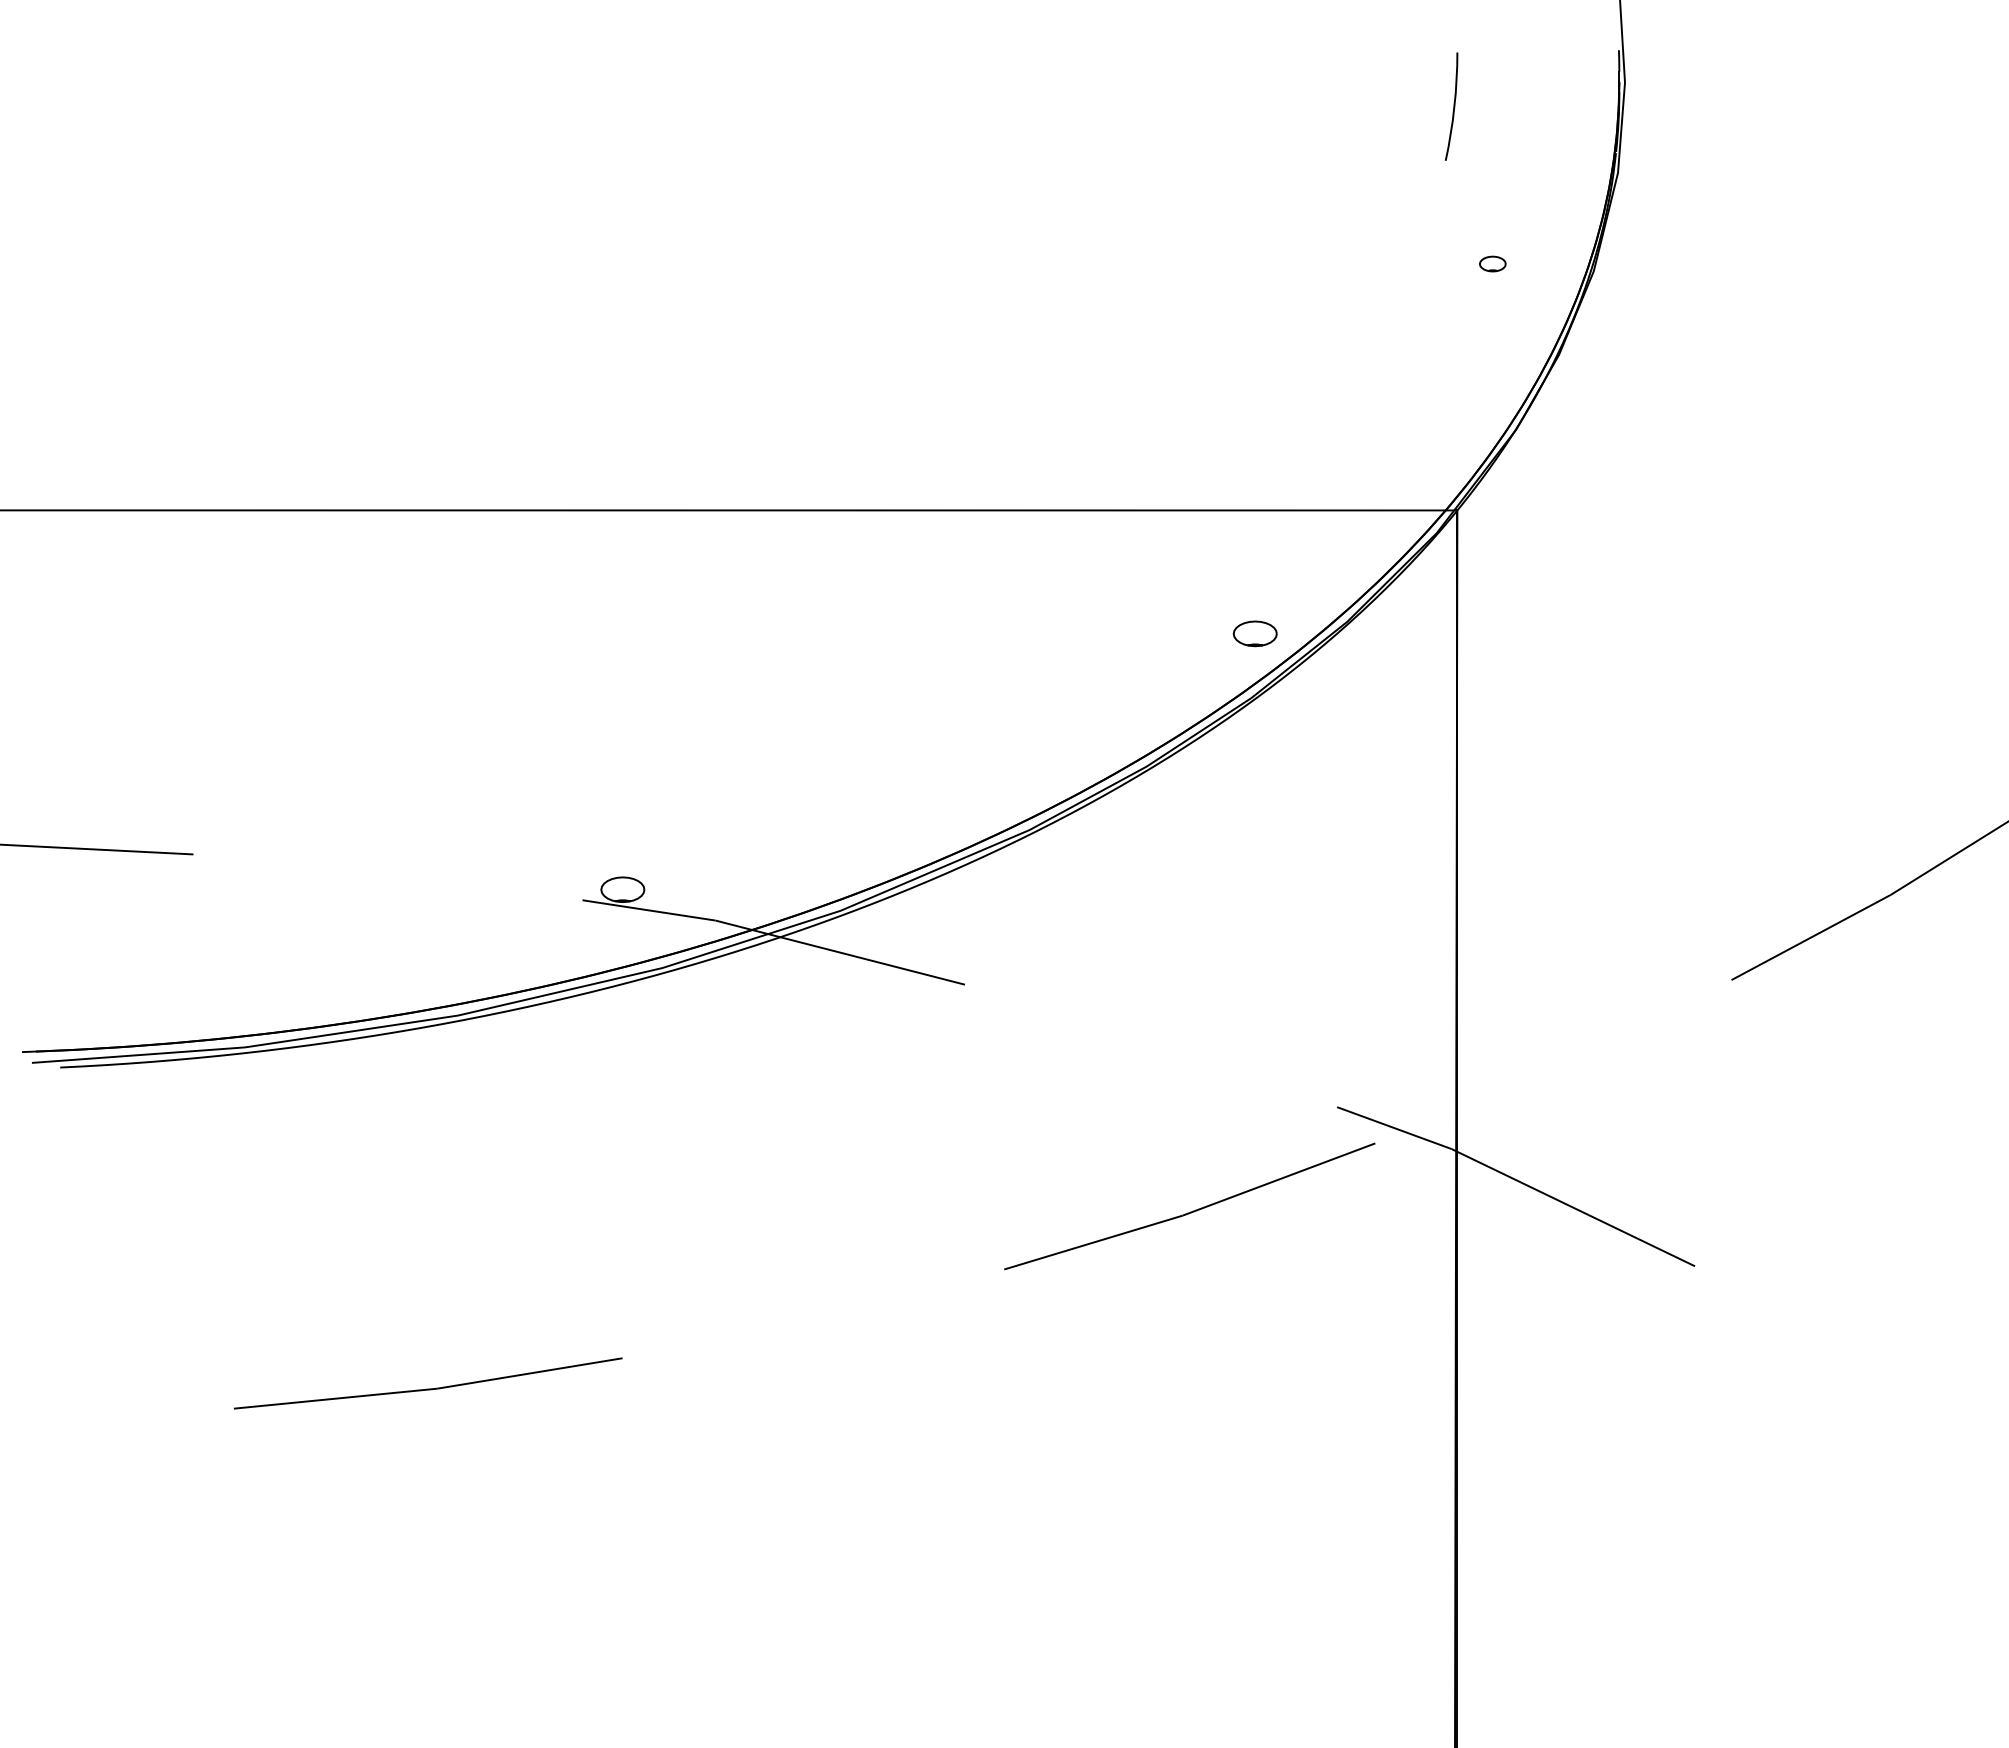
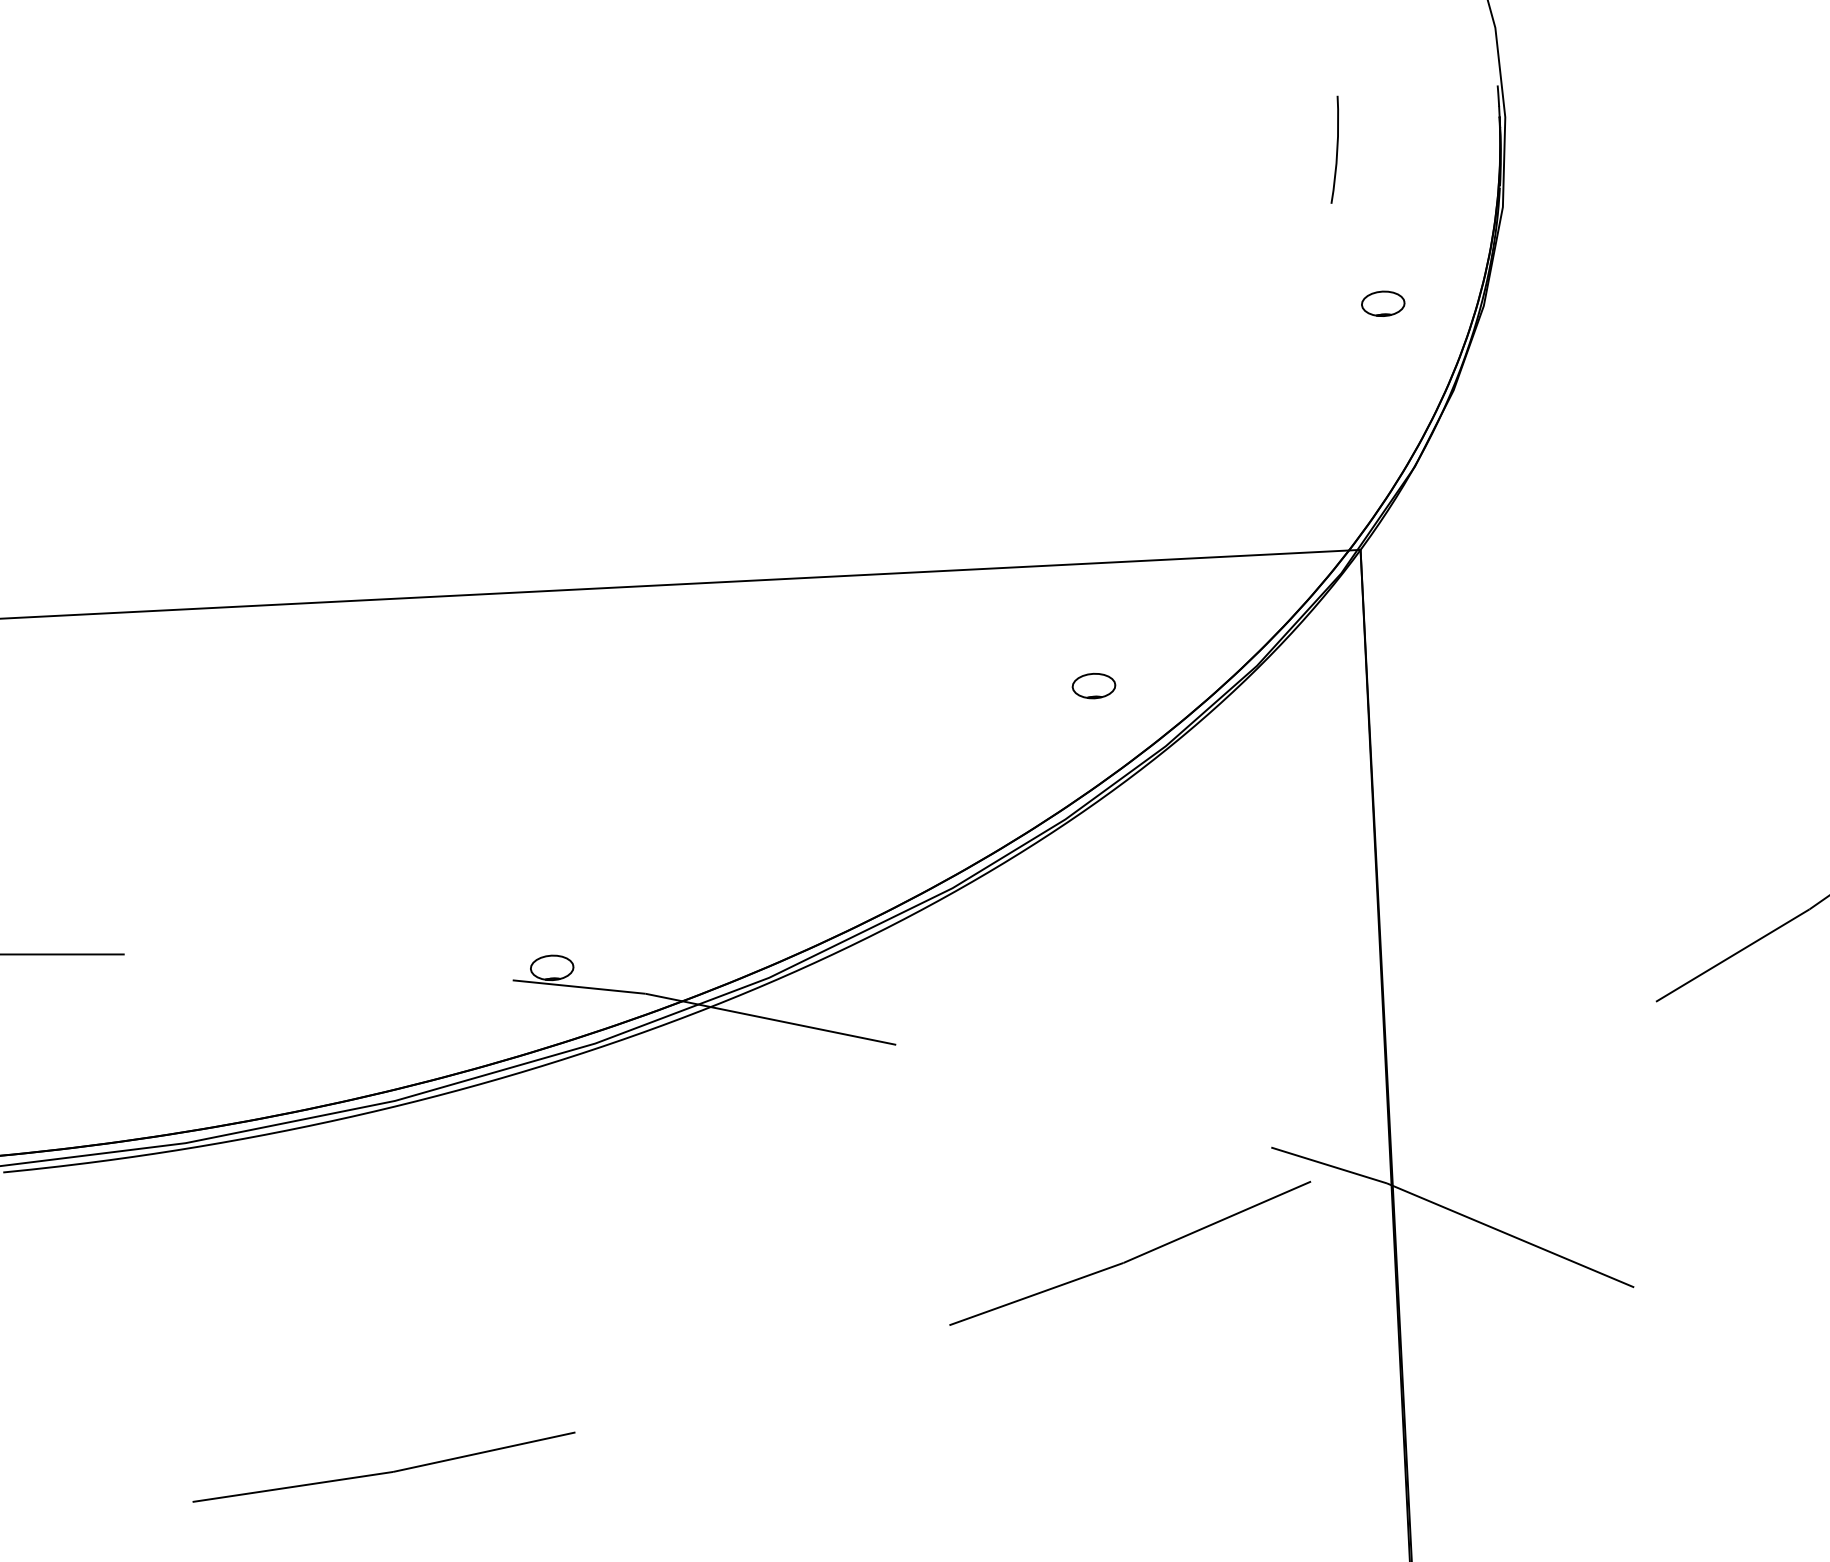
part: (1492, 263) -> (1383, 303), size x1.67
part: (1254, 633) -> (1093, 685), moved

